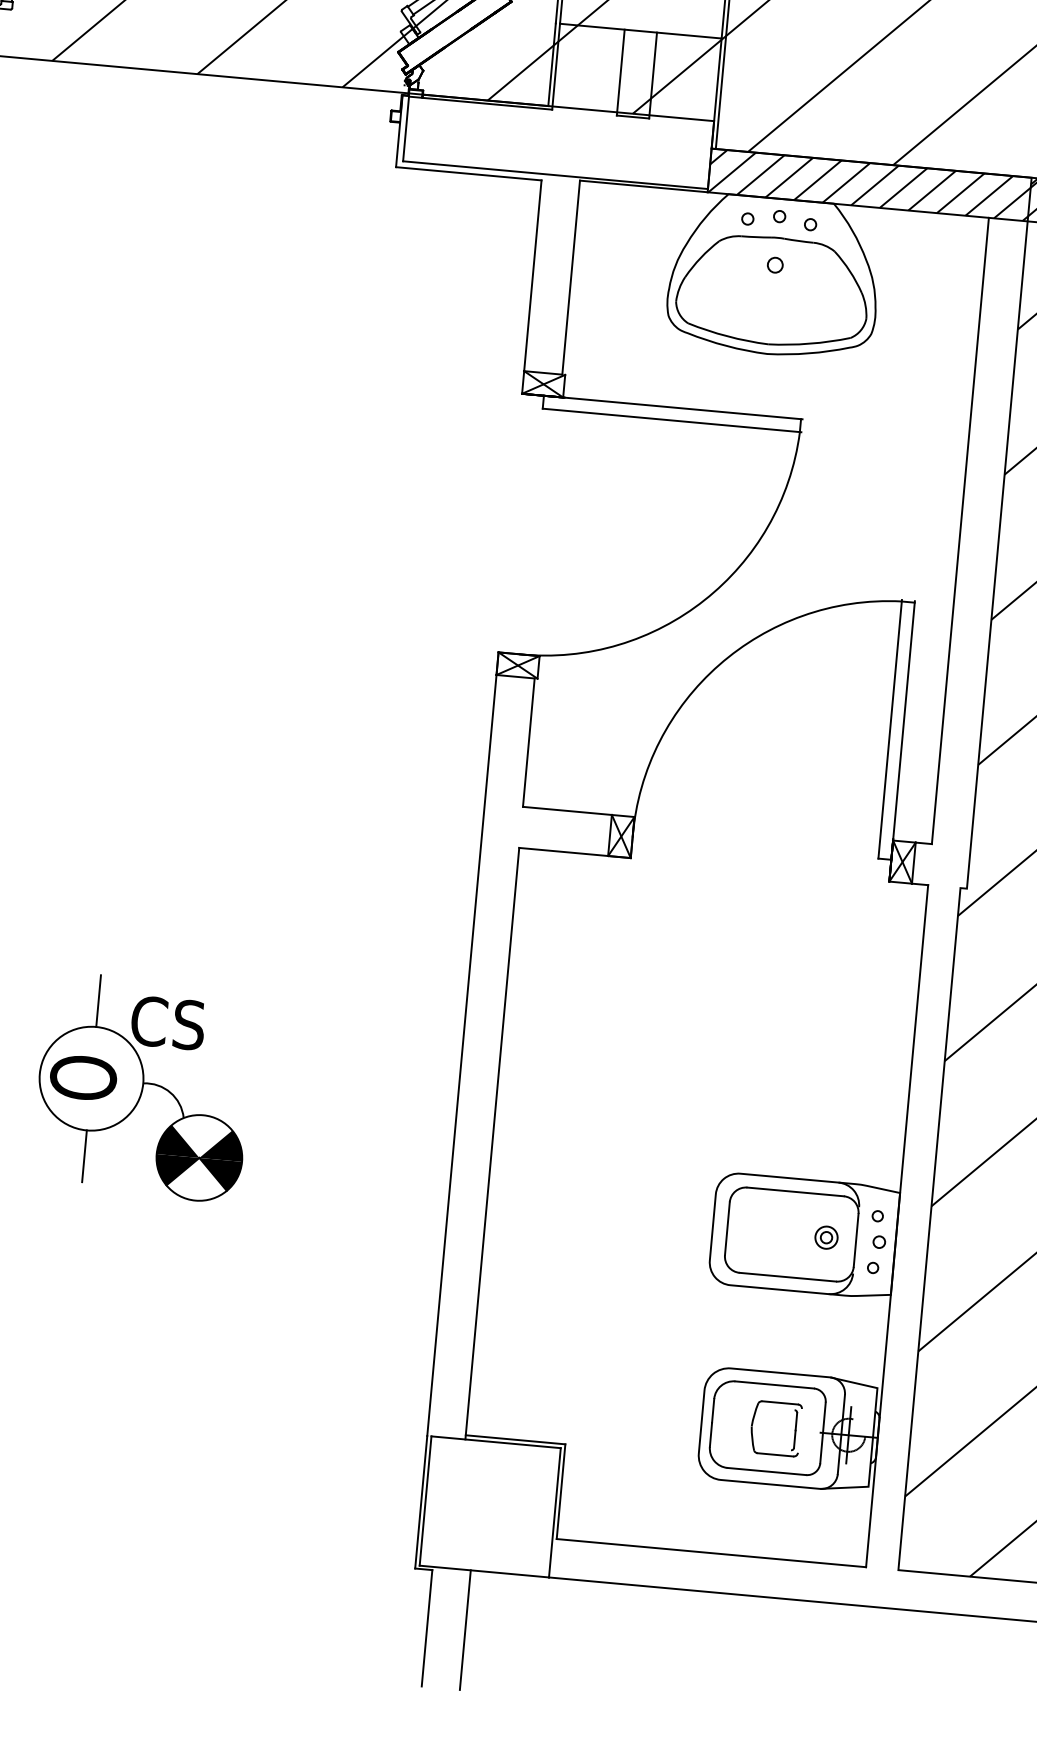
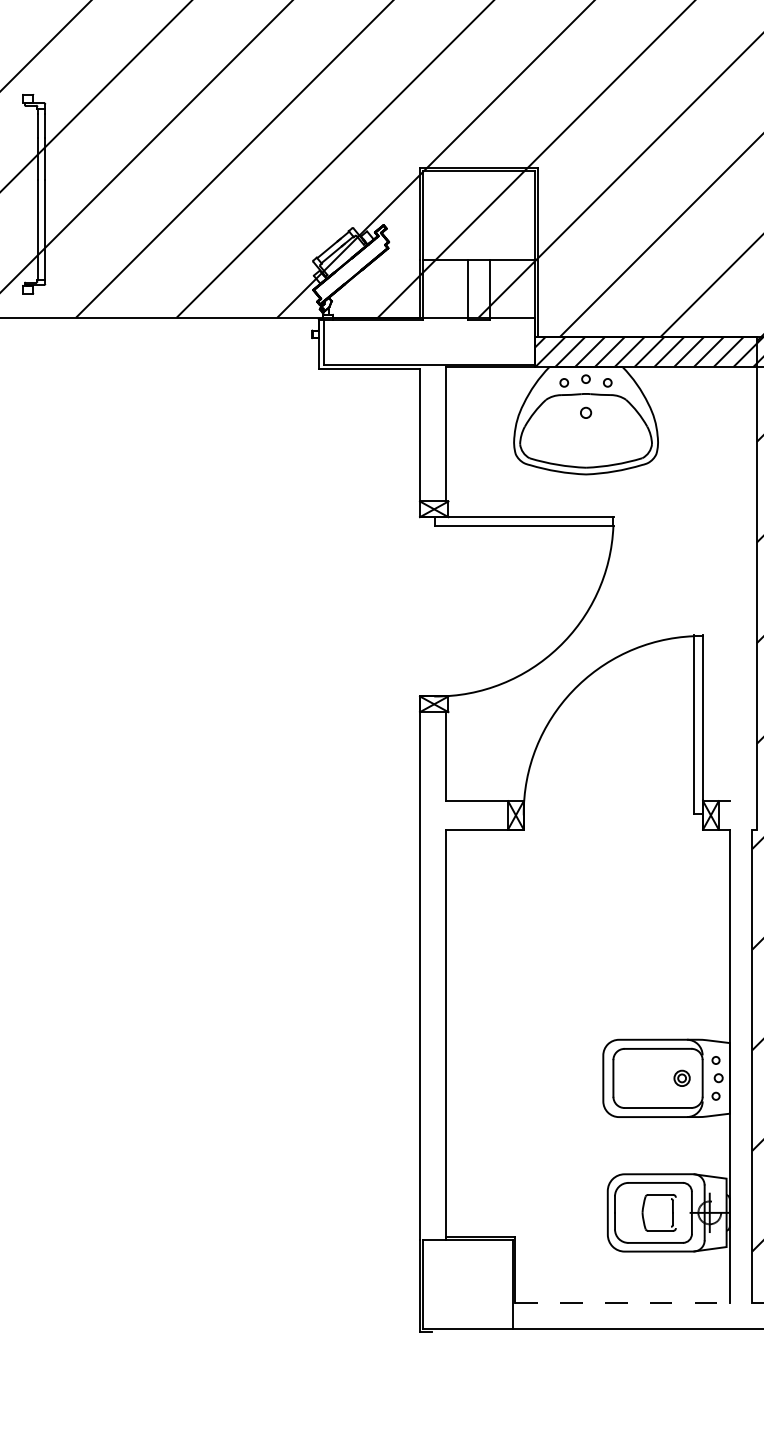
line: (959, 530) -> (729, 583), removed
part: (144, 1087) -> (203, 1017), removed
line: (712, 1553) -> (623, 1302), solid -> dashed
line: (426, 1627) -> (431, 1371), removed
line: (465, 1629) -> (458, 1370), removed

